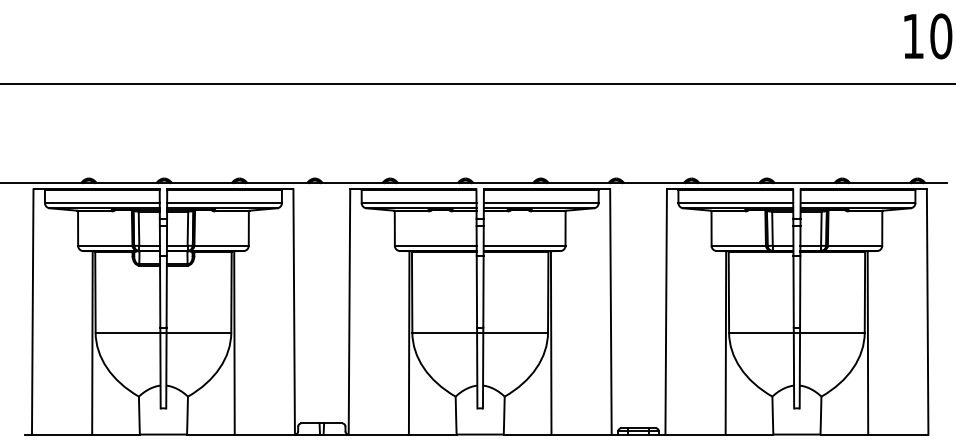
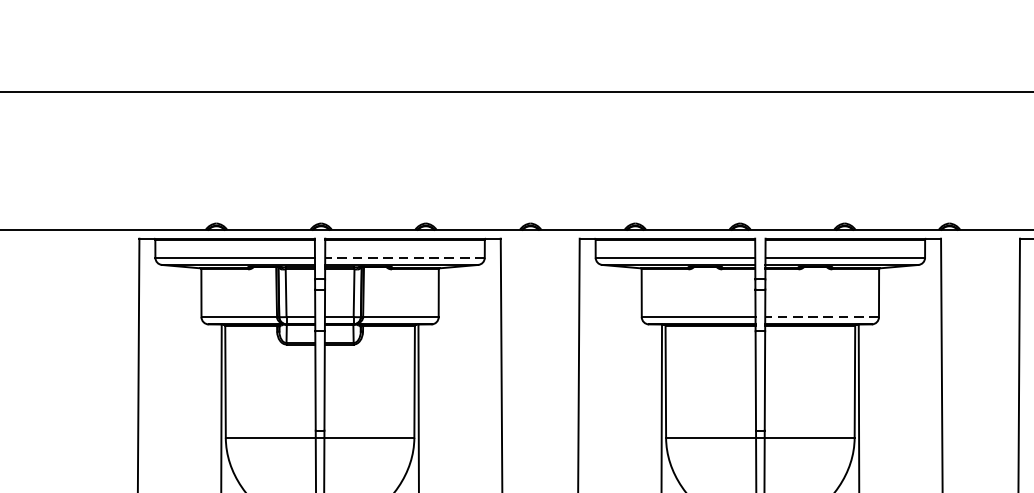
line: (224, 203) -> (404, 258), solid -> dashed
line: (524, 245) -> (821, 316), solid -> dashed

